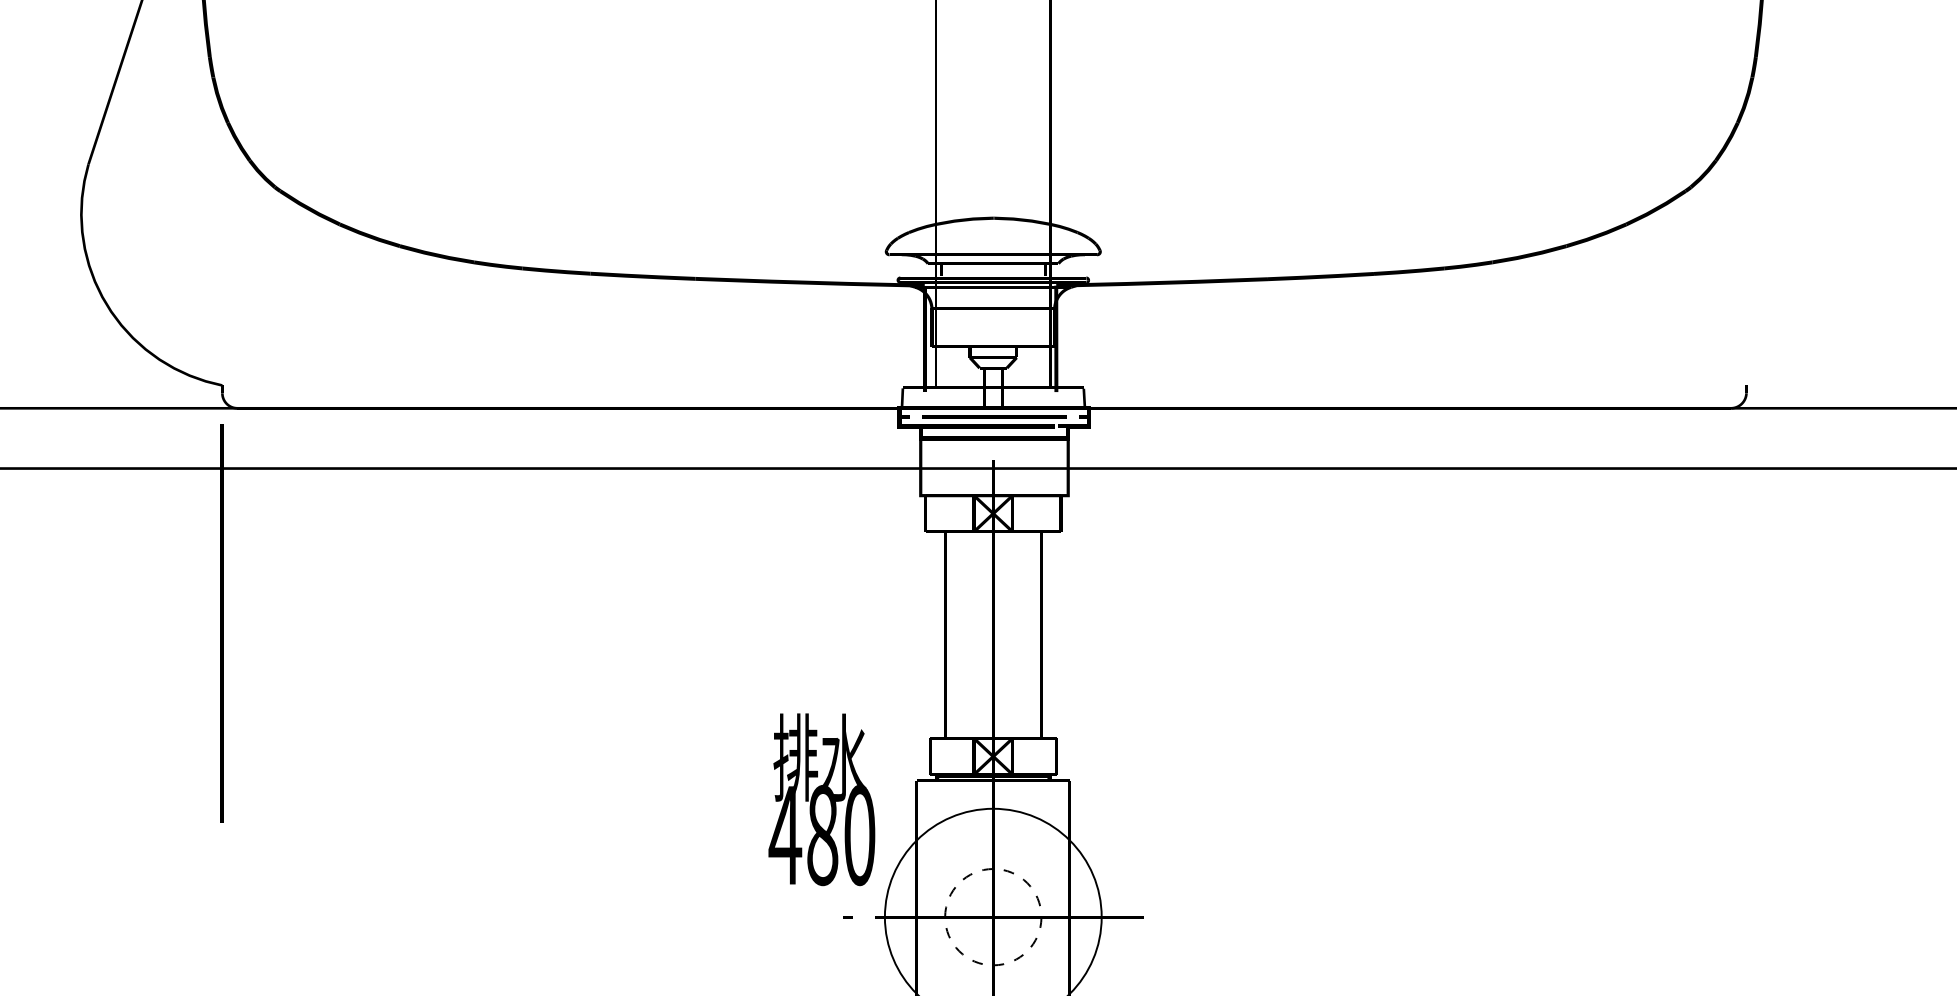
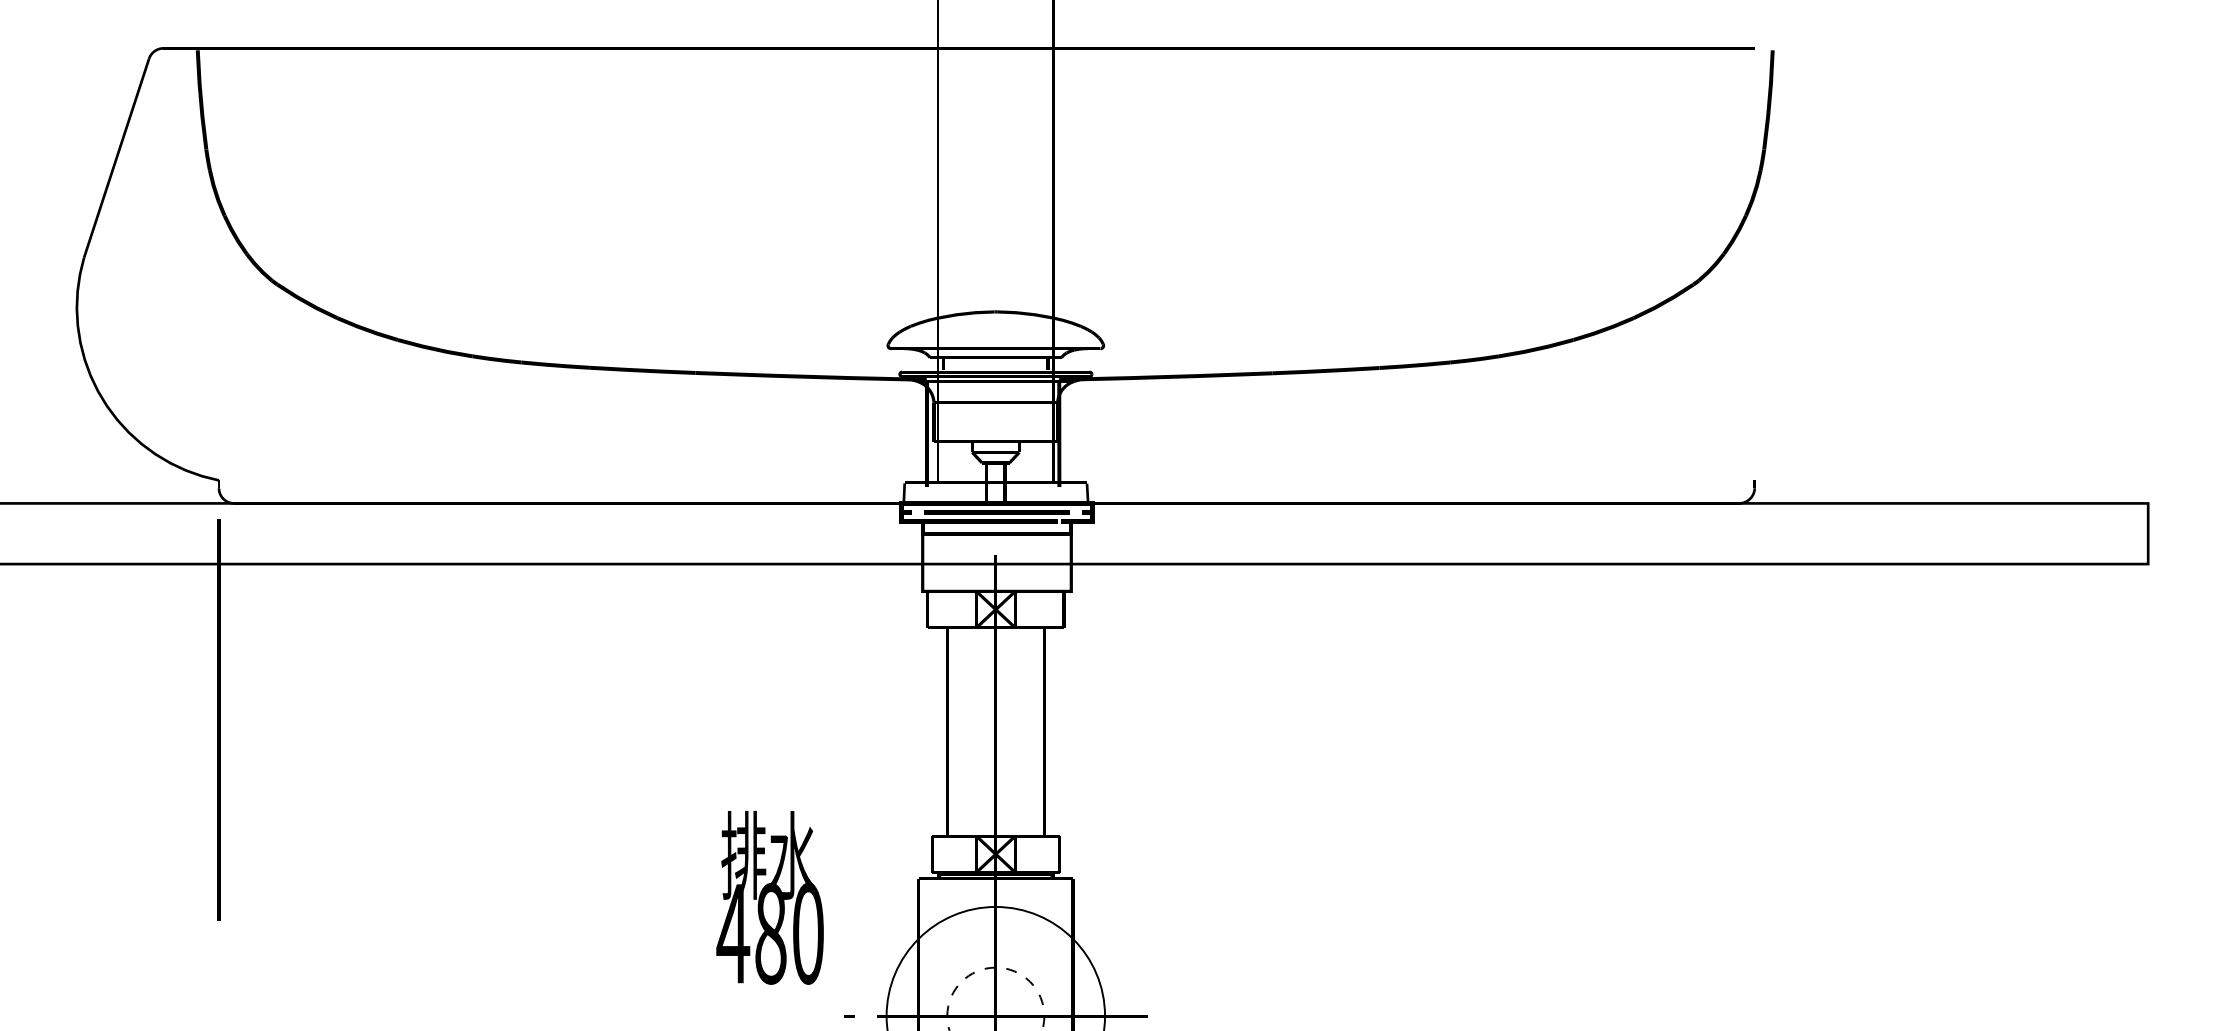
text: (821, 799) -> (769, 897), moved

